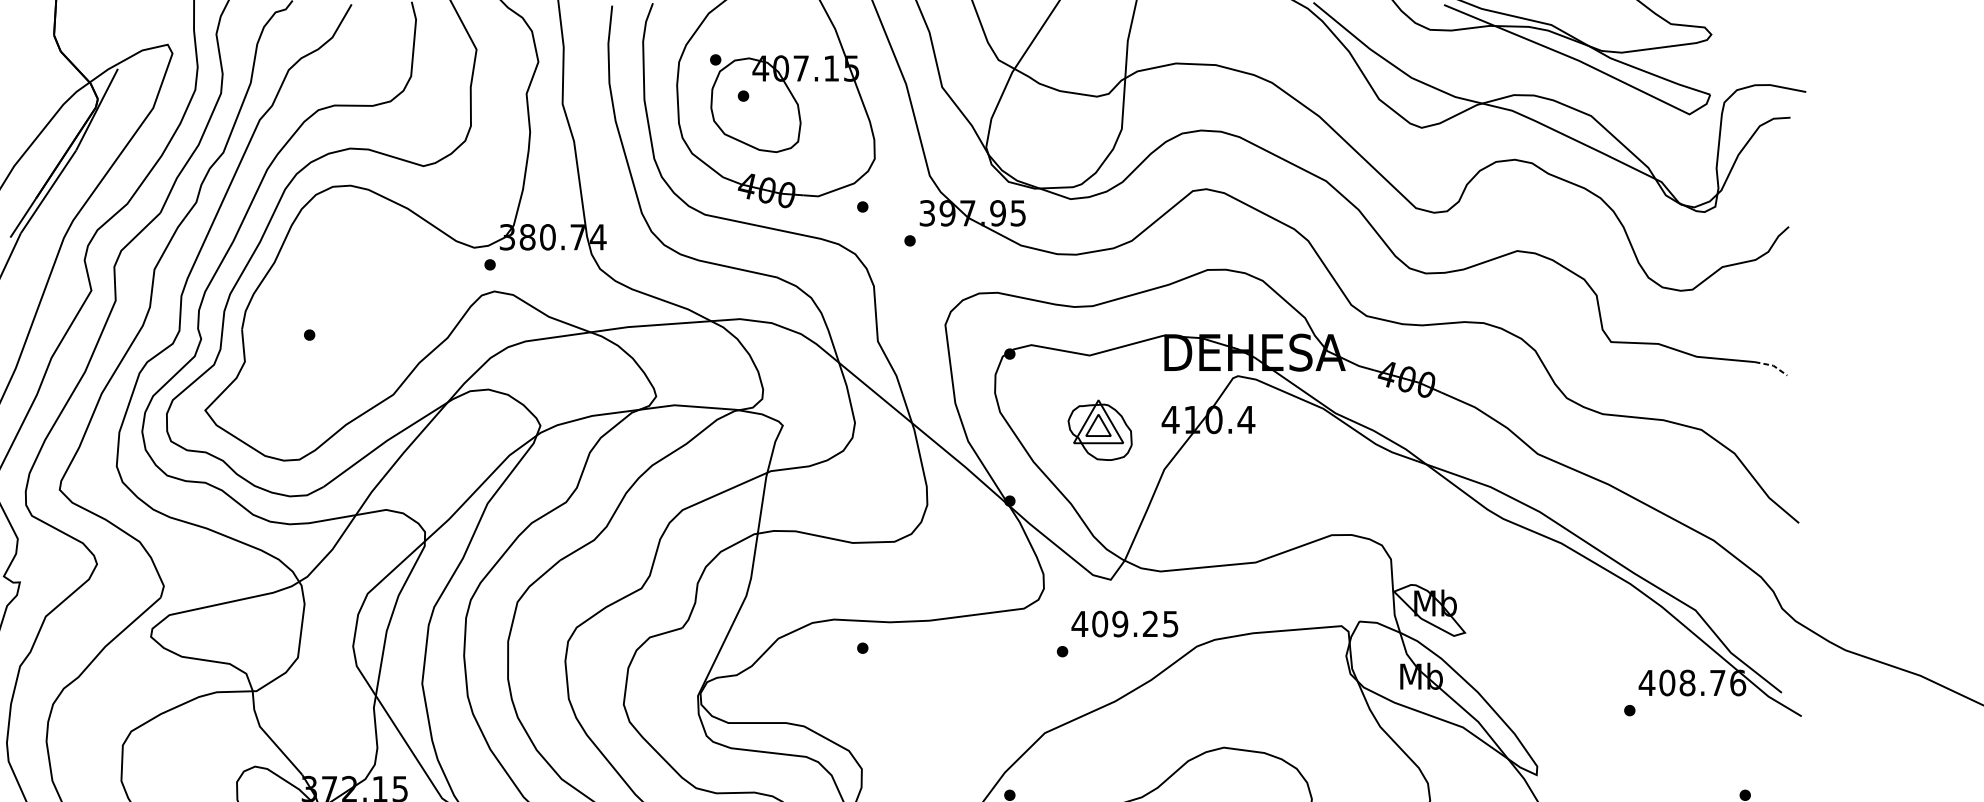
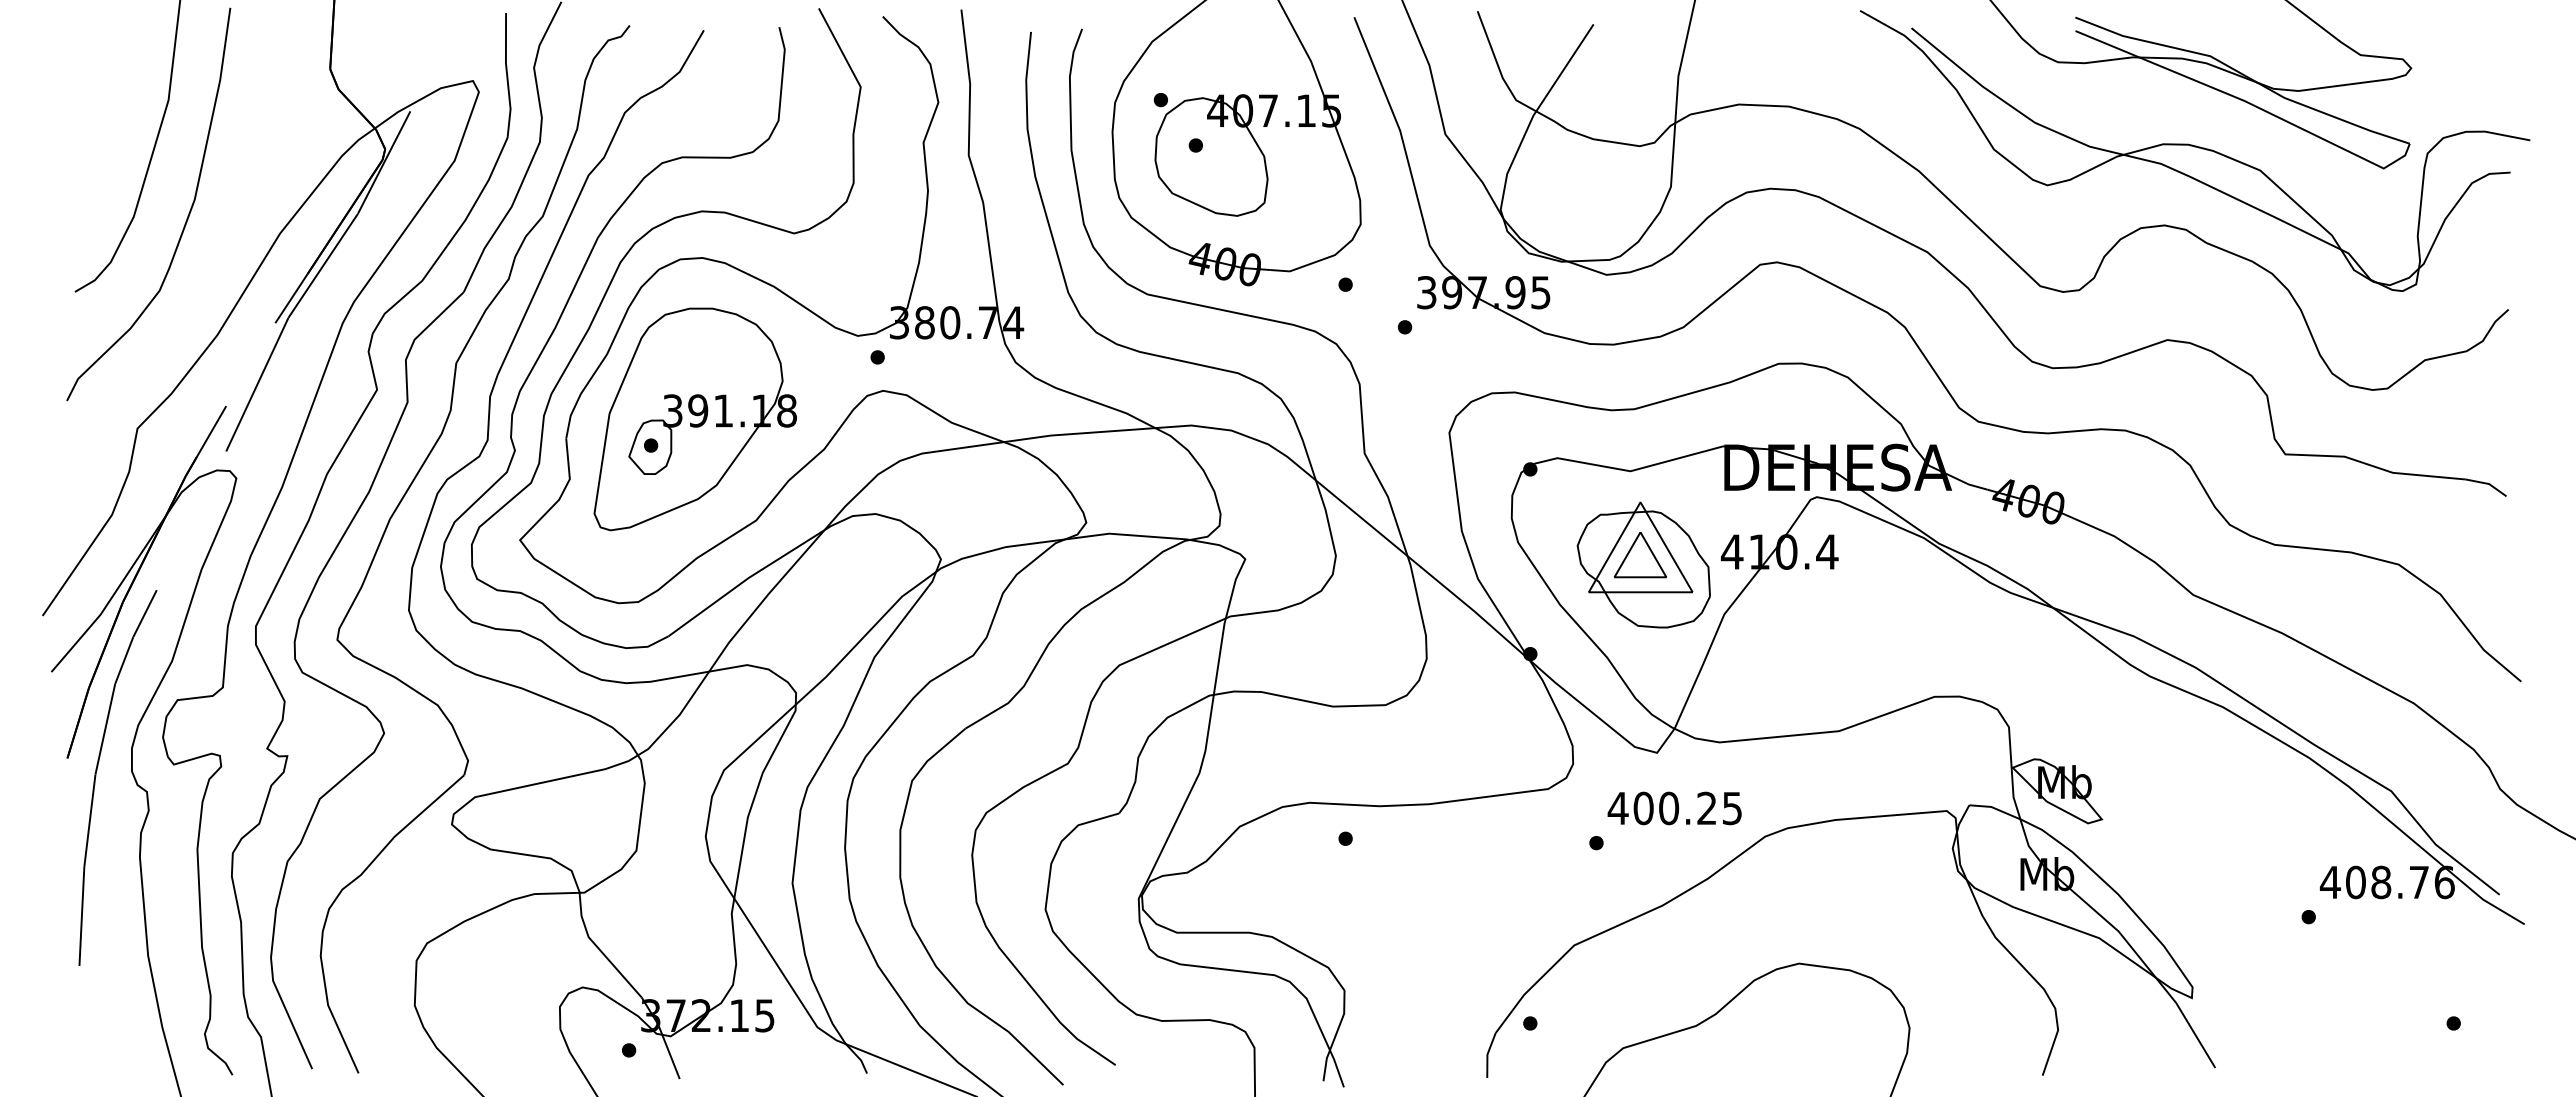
part: (344, 314) -> (694, 419), added
line: (1773, 366) -> (2489, 484), dashed -> solid
part: (1099, 429) -> (1643, 564), size x1.67
text: (1120, 624) -> (1669, 808), 409.25 -> 400.25

